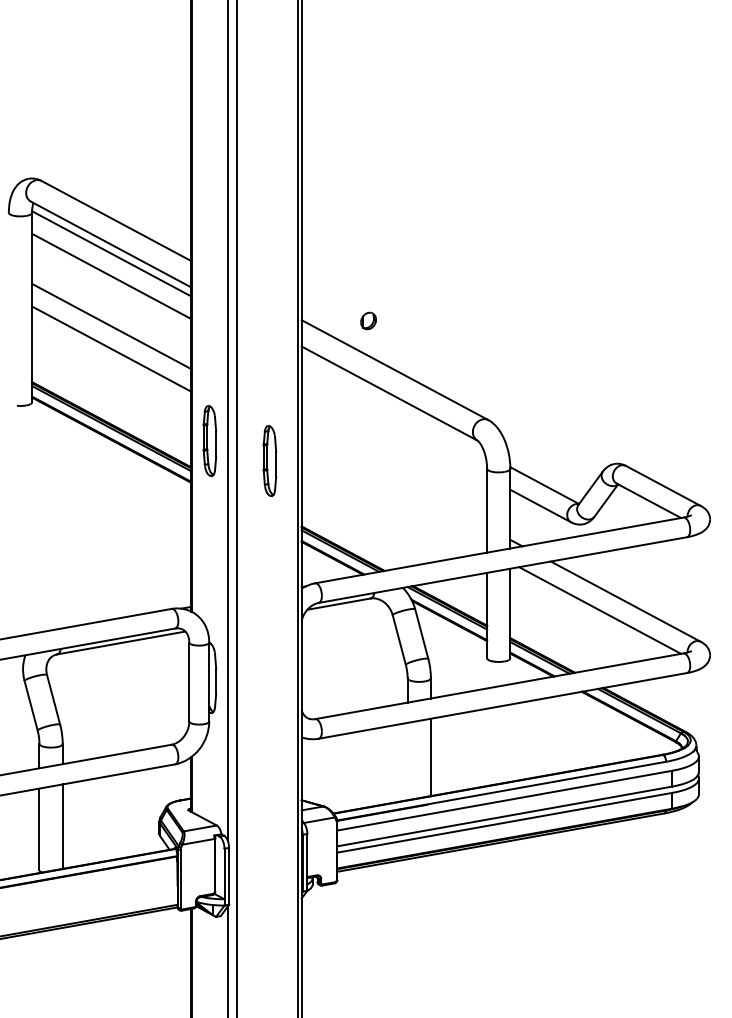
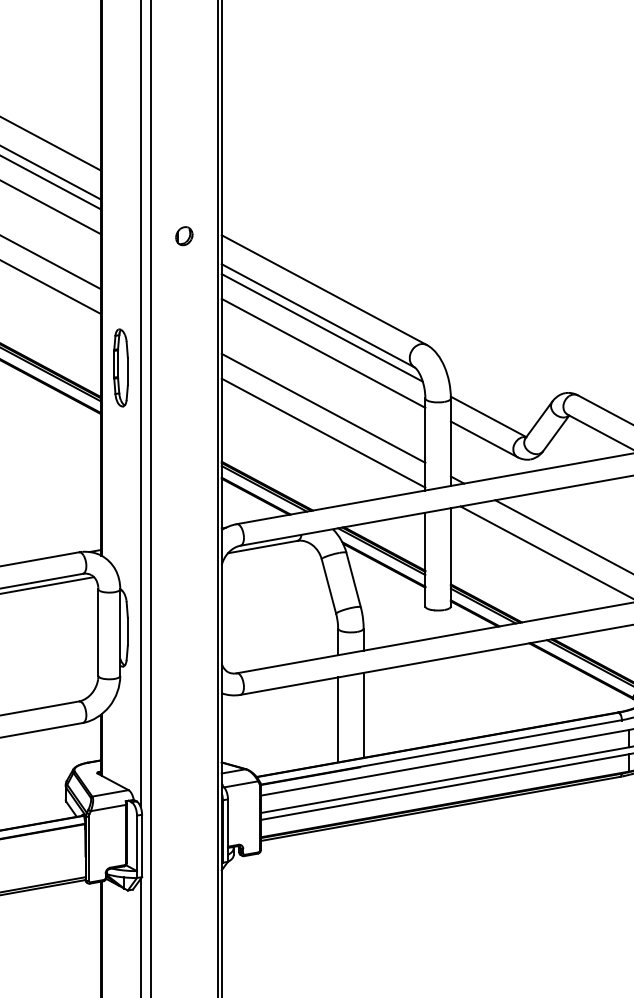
part: (368, 320) -> (184, 235), moved
line: (392, 404) -> (321, 327), added
line: (394, 427) -> (323, 353), added
part: (269, 460) -> (186, 389), removed
line: (394, 477) -> (323, 408), added
line: (394, 500) -> (323, 433), added
line: (407, 761) -> (337, 719), added

